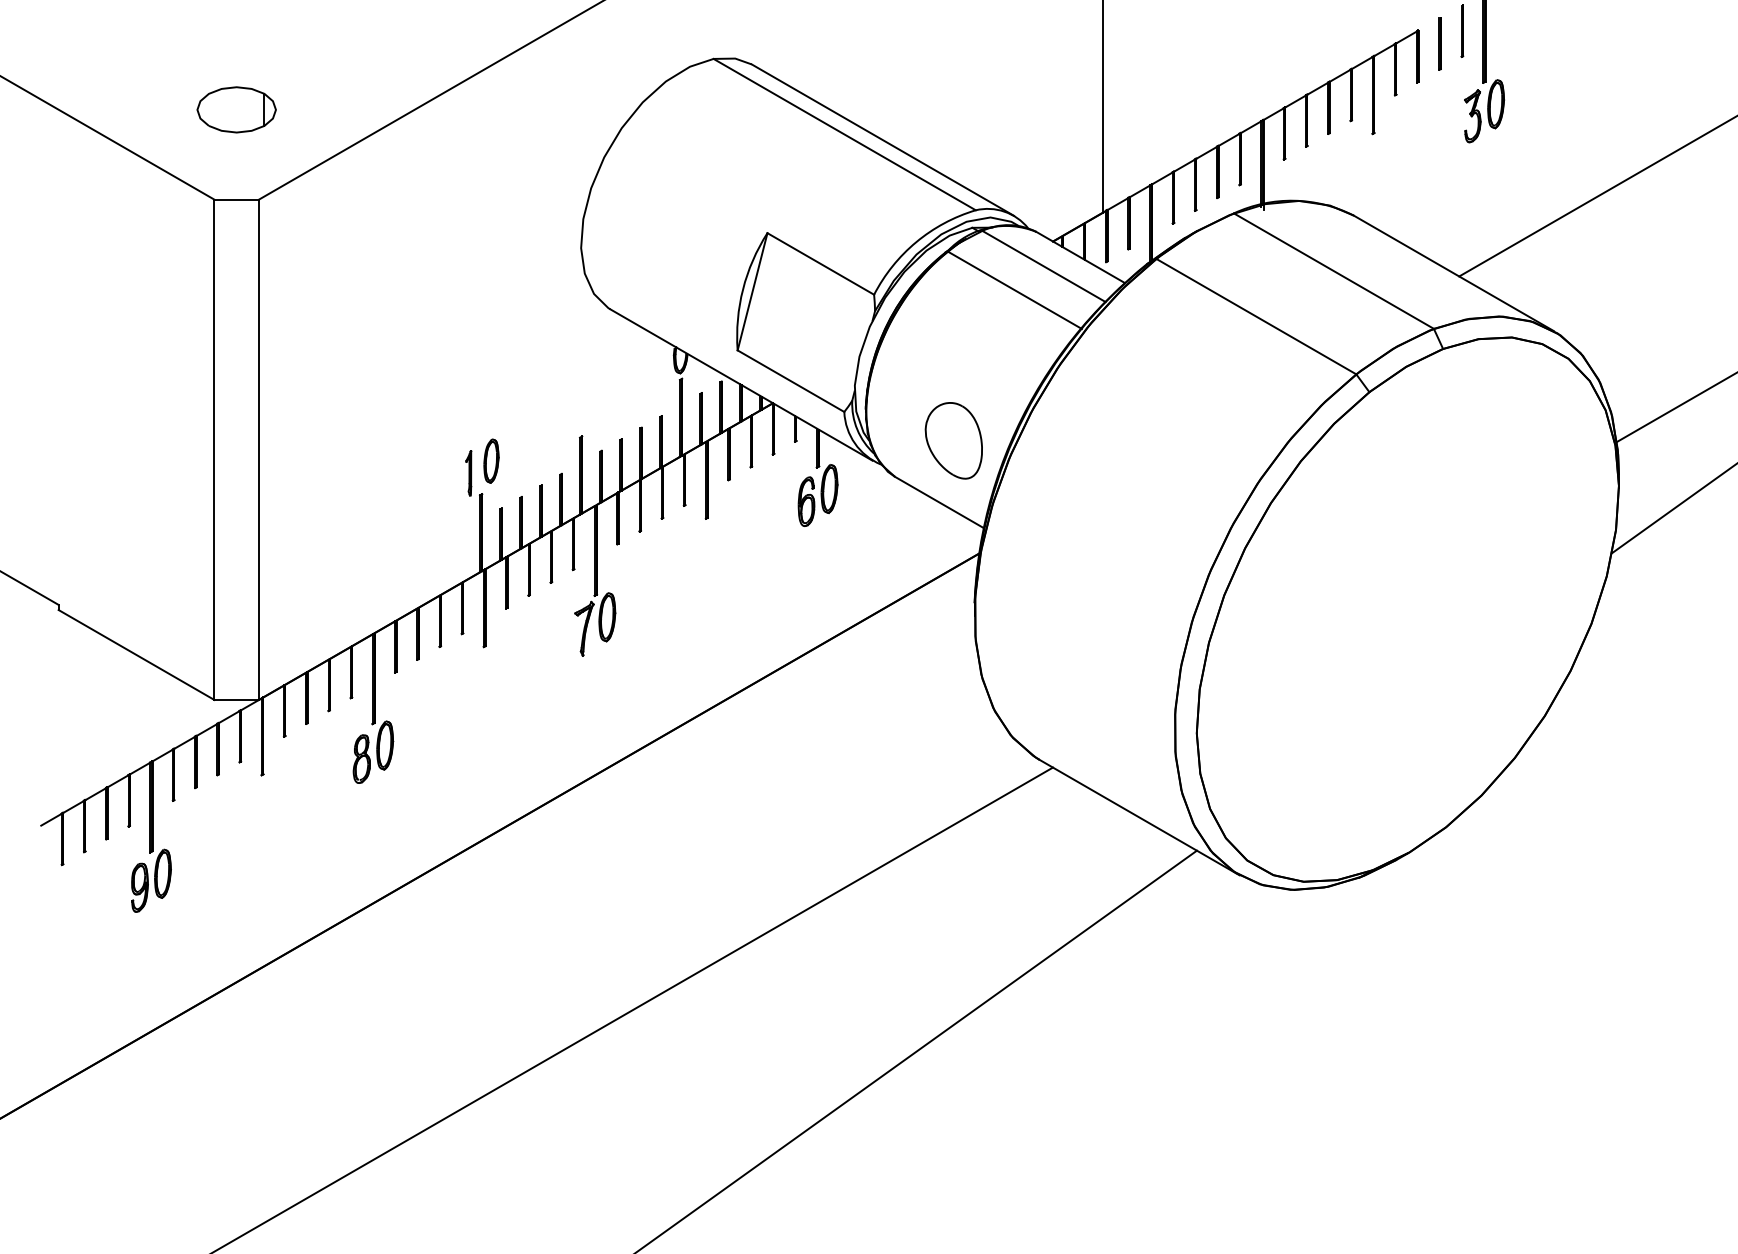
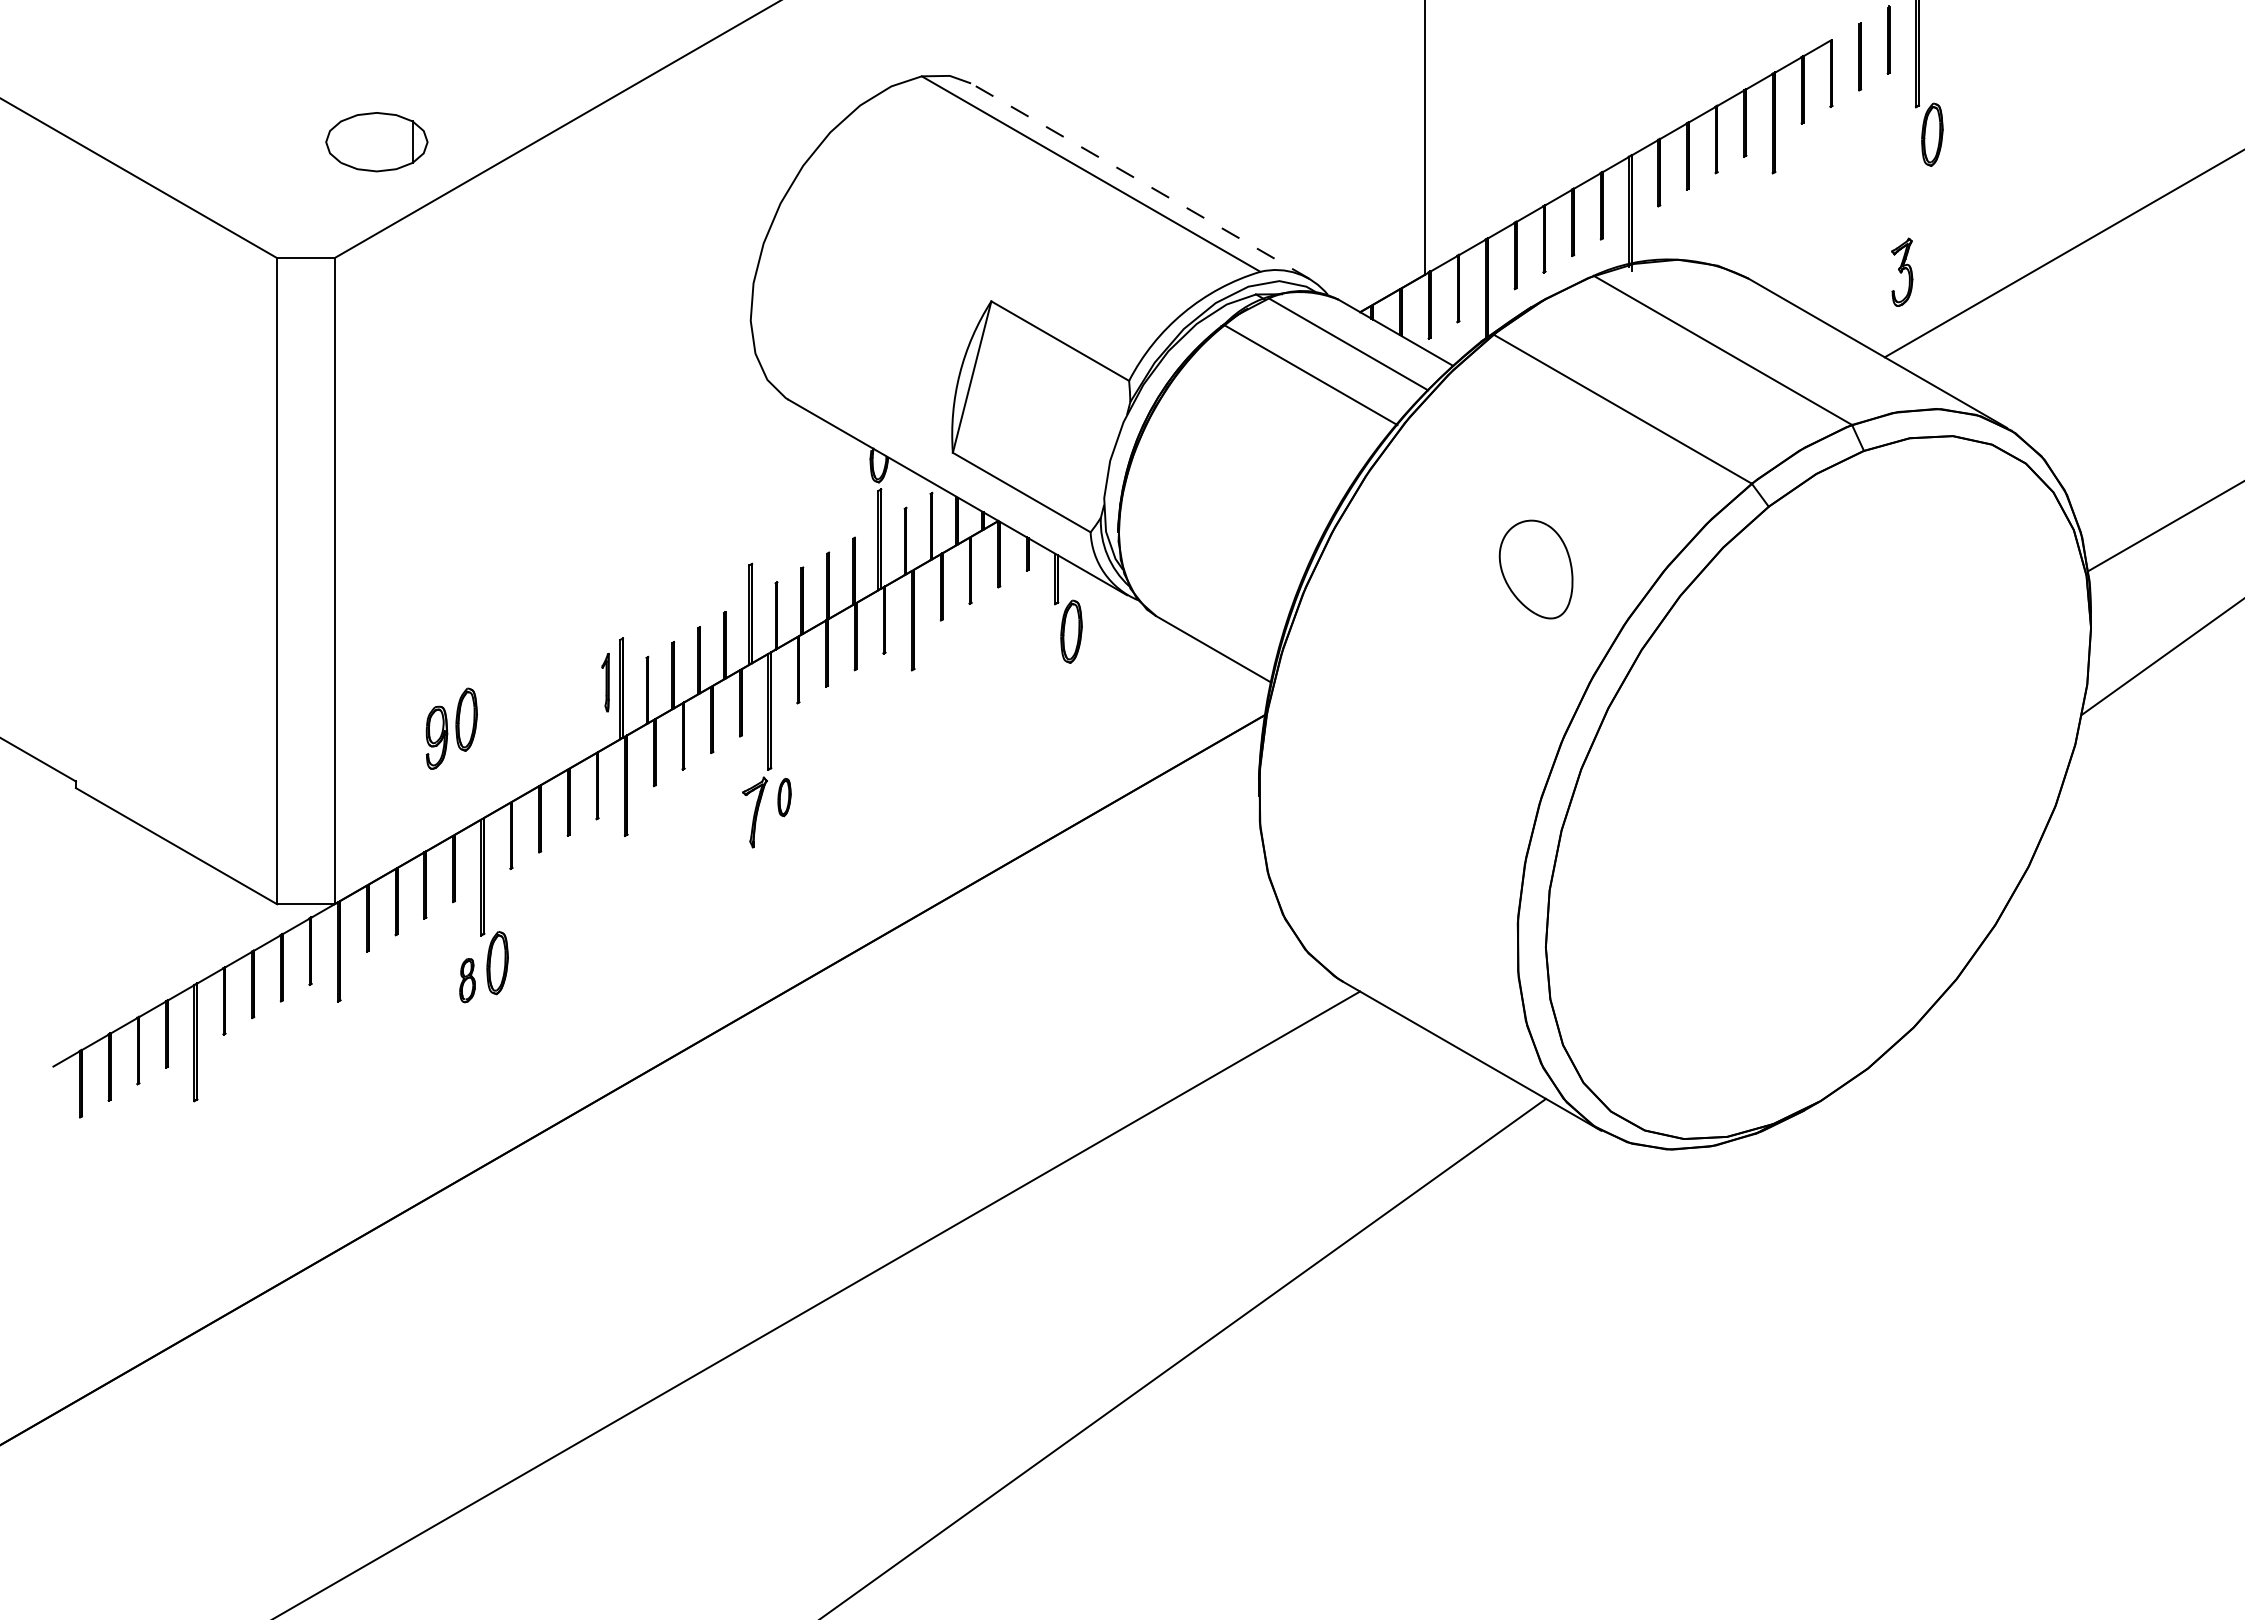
part: (236, 110) -> (376, 142), moved
part: (1472, 115) -> (1902, 271), moved
line: (882, 139) -> (1139, 180), solid -> dashed
part: (953, 440) -> (1535, 569), moved
part: (491, 460) -> (634, 595), removed
part: (468, 473) -> (605, 682), moved
part: (806, 501) -> (1041, 647), removed
part: (607, 617) -> (784, 797), size x0.6
part: (361, 759) -> (467, 980), size x0.7
part: (151, 880) -> (451, 728), moved

